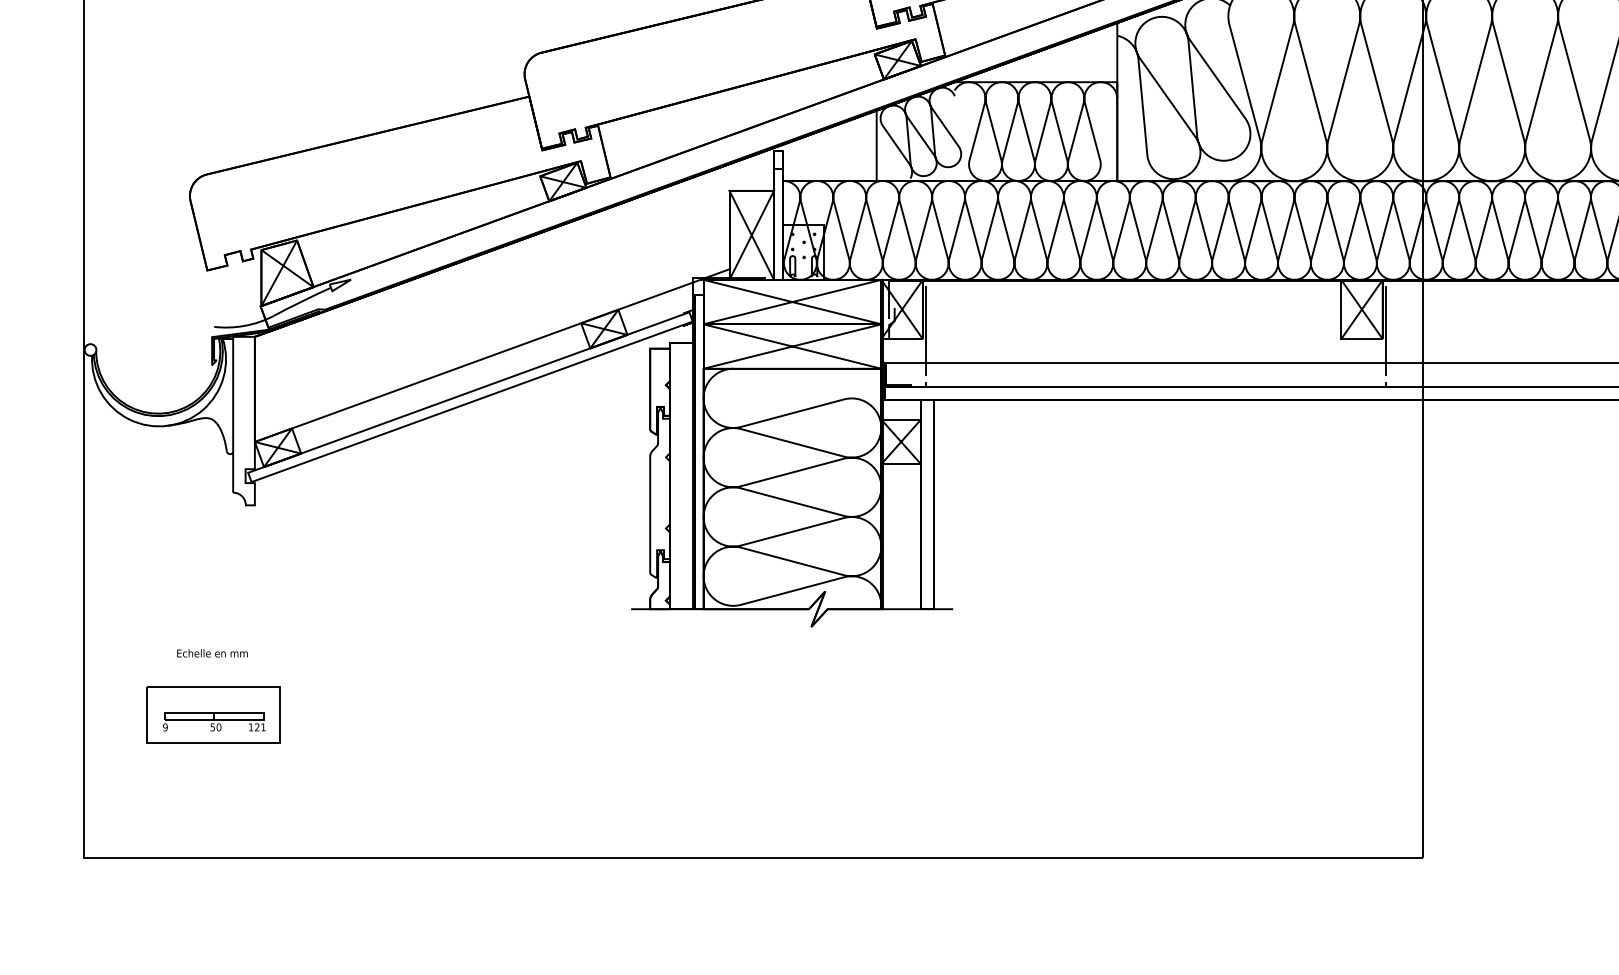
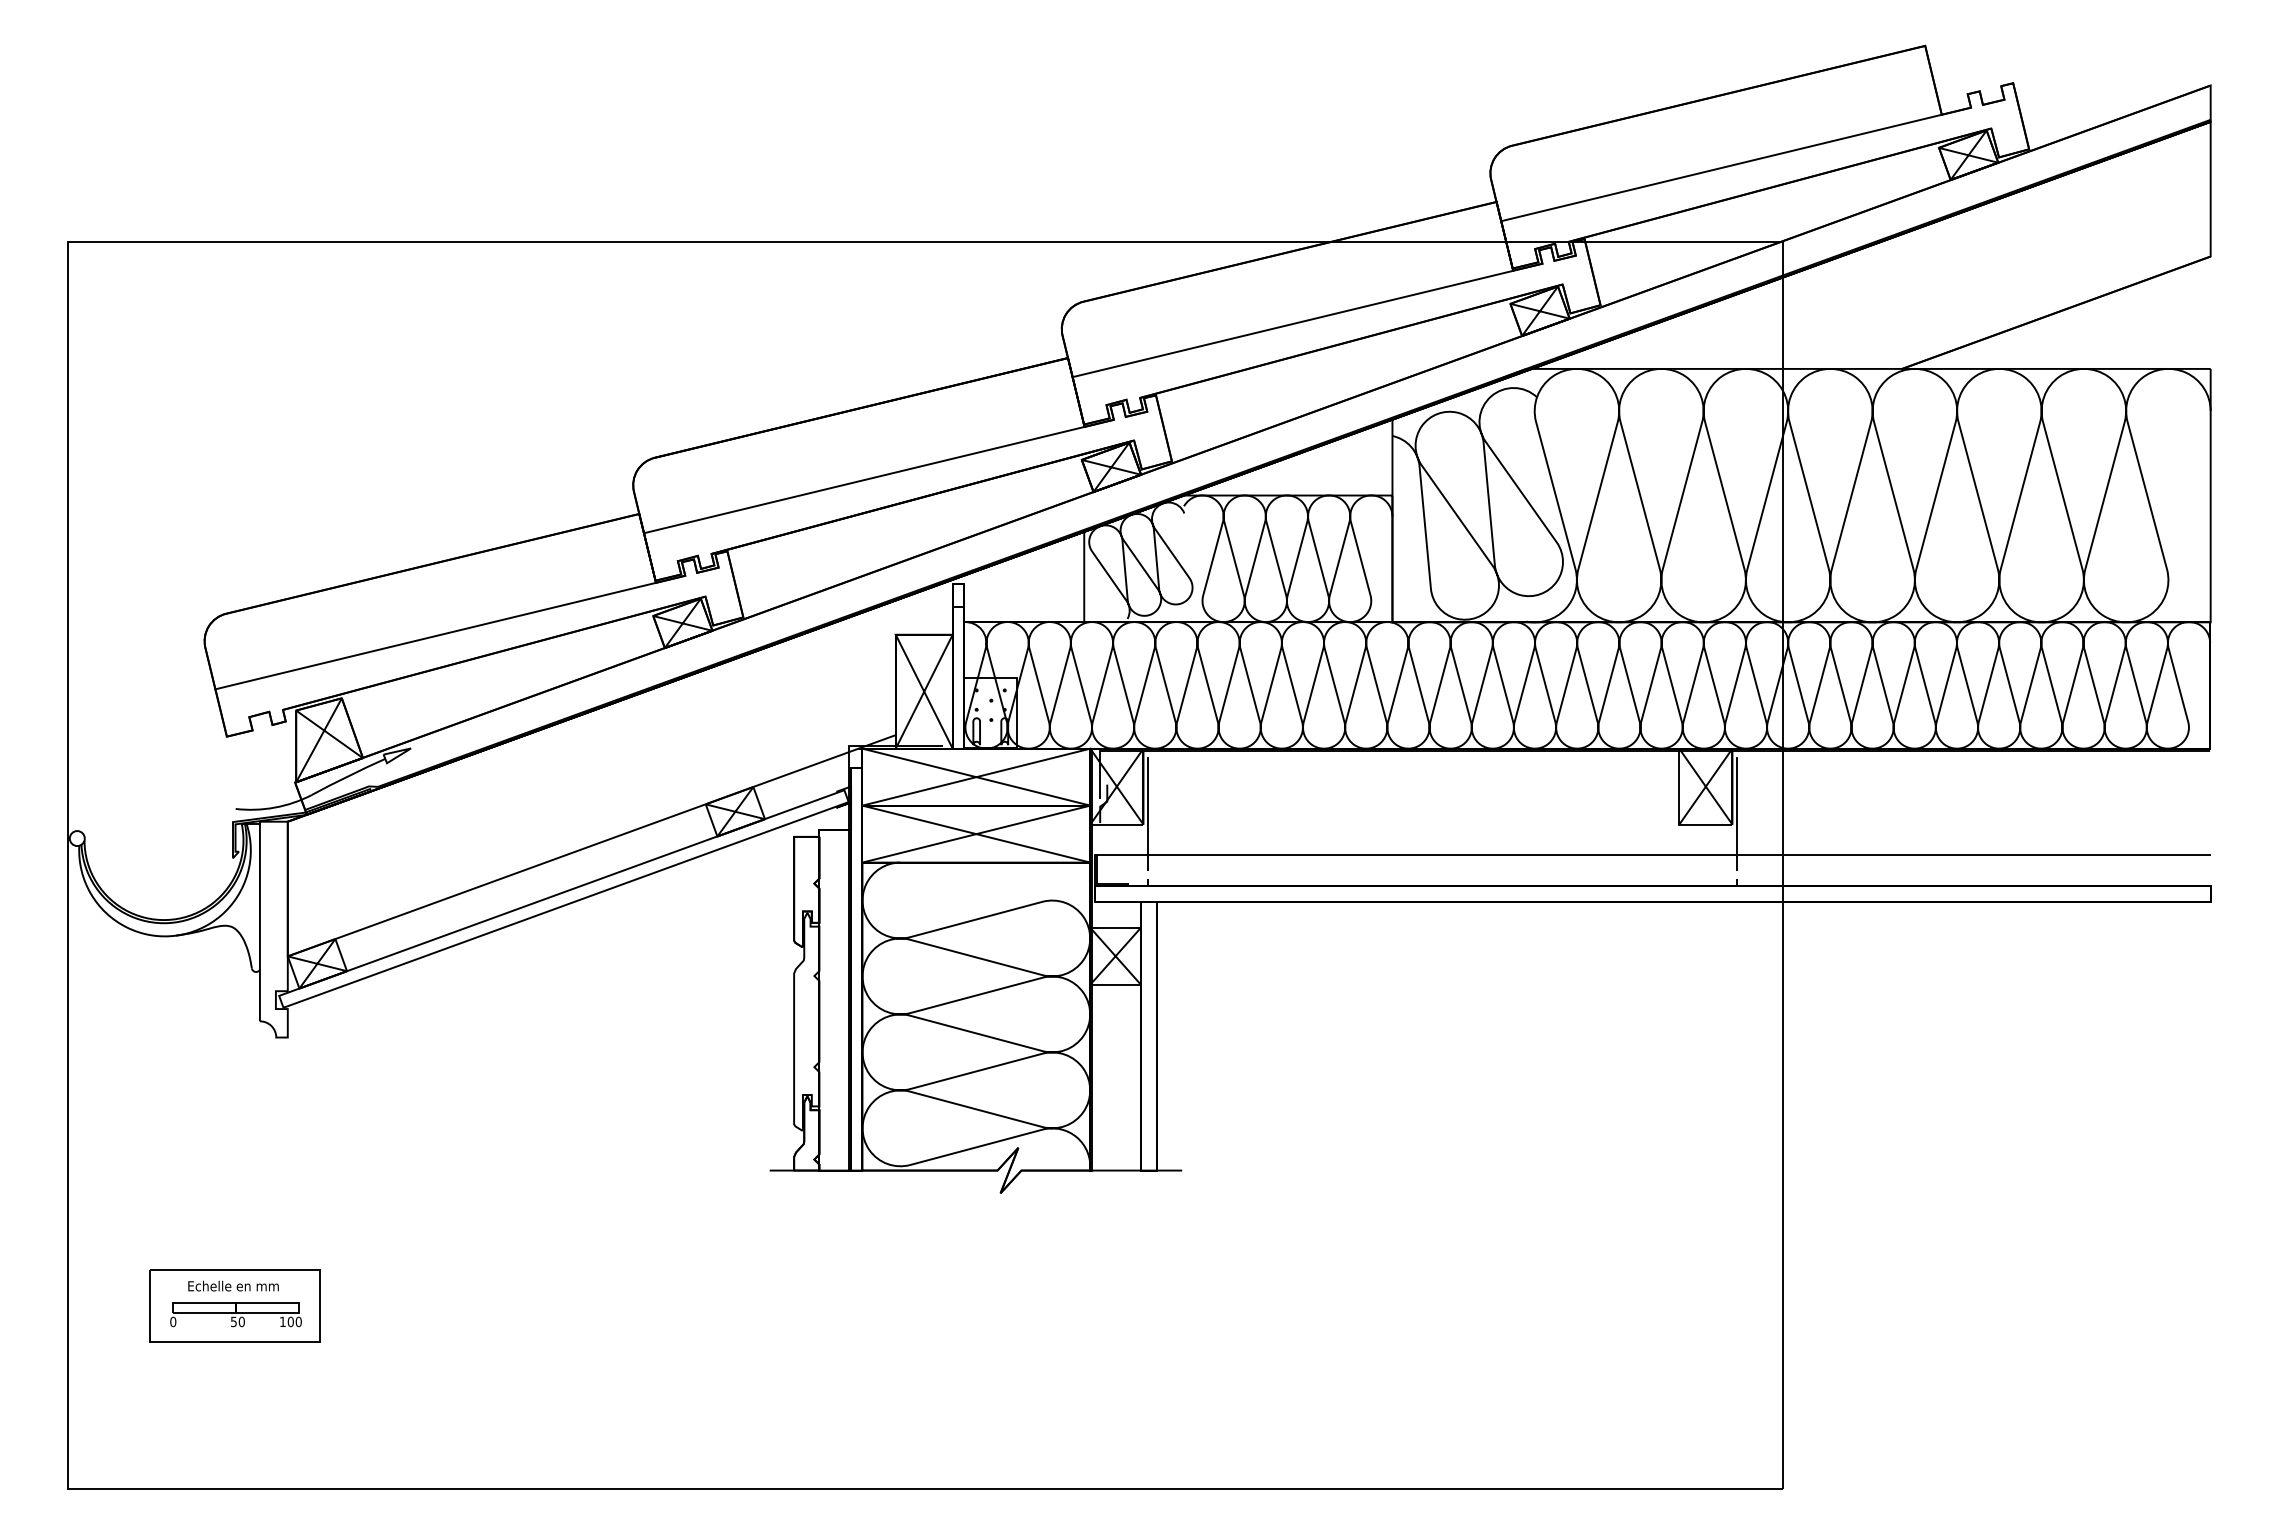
line: (705, 69) -> (864, 479), added
line: (370, 191) -> (435, 635), added
text: (212, 652) -> (233, 1285), moved
text: (165, 727) -> (173, 1322), 9 -> 0
text: (260, 727) -> (294, 1321), 121 -> 100

